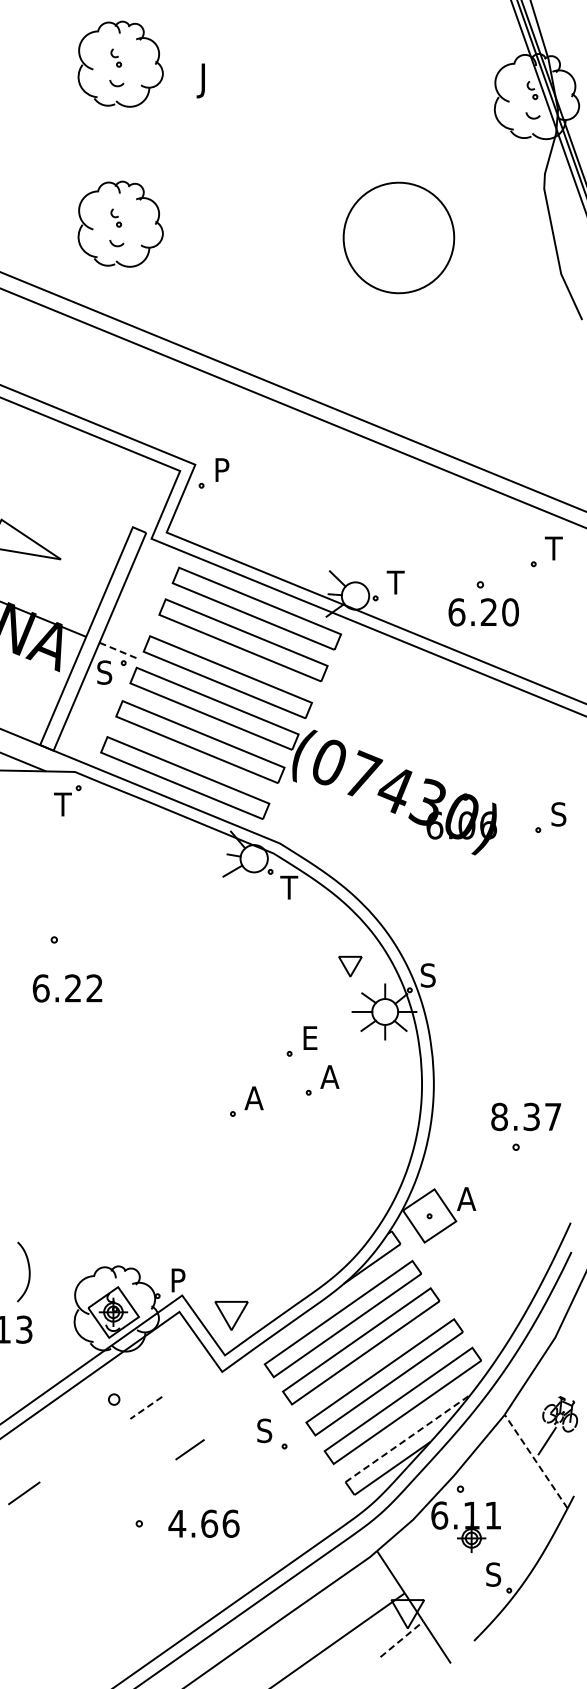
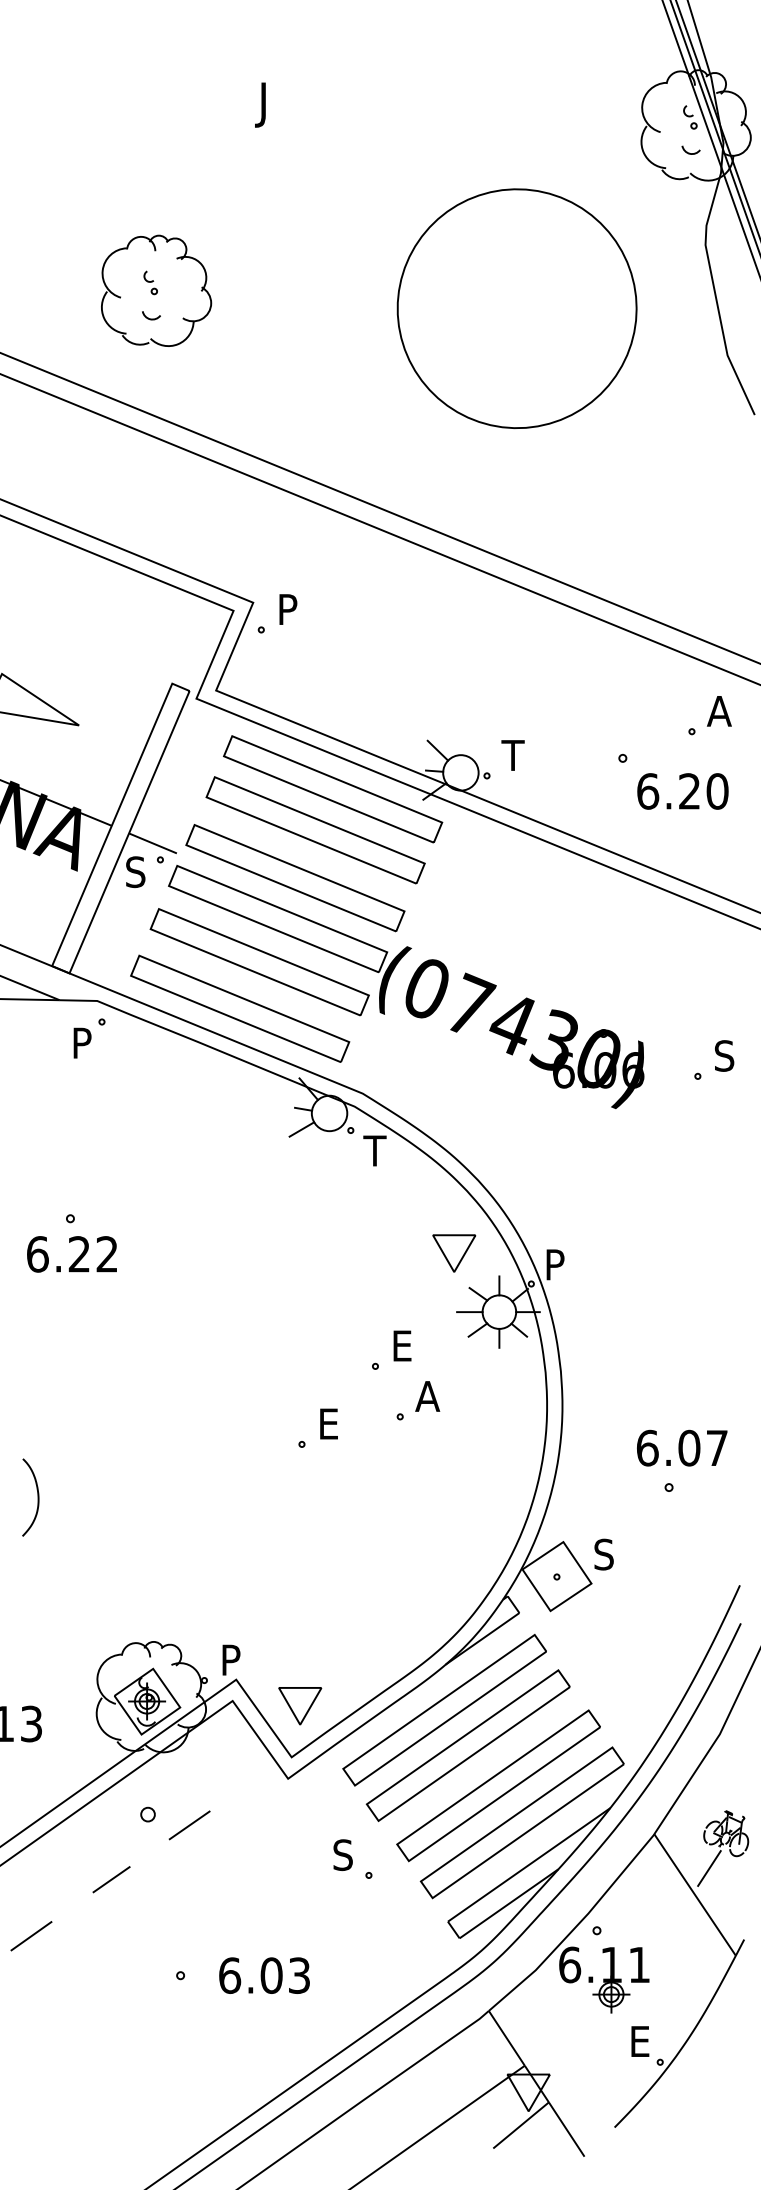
part: (120, 63) -> (156, 82), removed
part: (398, 237) -> (516, 308), size x1.67
text: (554, 548) -> (718, 711), T -> A
text: (483, 612) -> (682, 791), moved
line: (118, 650) -> (153, 843), dashed -> solid
text: (62, 804) -> (81, 1043), T -> P
part: (350, 966) -> (454, 1253), size x1.43
text: (427, 975) -> (554, 1264), S -> P
text: (67, 988) -> (71, 1254), moved
text: (253, 1098) -> (328, 1424), A -> E
text: (515, 1116) -> (668, 1447), 8.37 -> 6.07
text: (466, 1198) -> (604, 1553), A -> S
curve: (28, 1271) -> (36, 1496), moved
line: (145, 1408) -> (188, 1826), dashed -> solid
line: (408, 1438) -> (529, 1865), dashed -> solid
line: (189, 1449) -> (110, 1879), moved
line: (535, 1461) -> (694, 1894), dashed -> solid
text: (203, 1523) -> (263, 1975), 4.66 -> 6.03
text: (493, 1574) -> (639, 2041), S -> E
line: (401, 1639) -> (520, 2125), dashed -> solid

